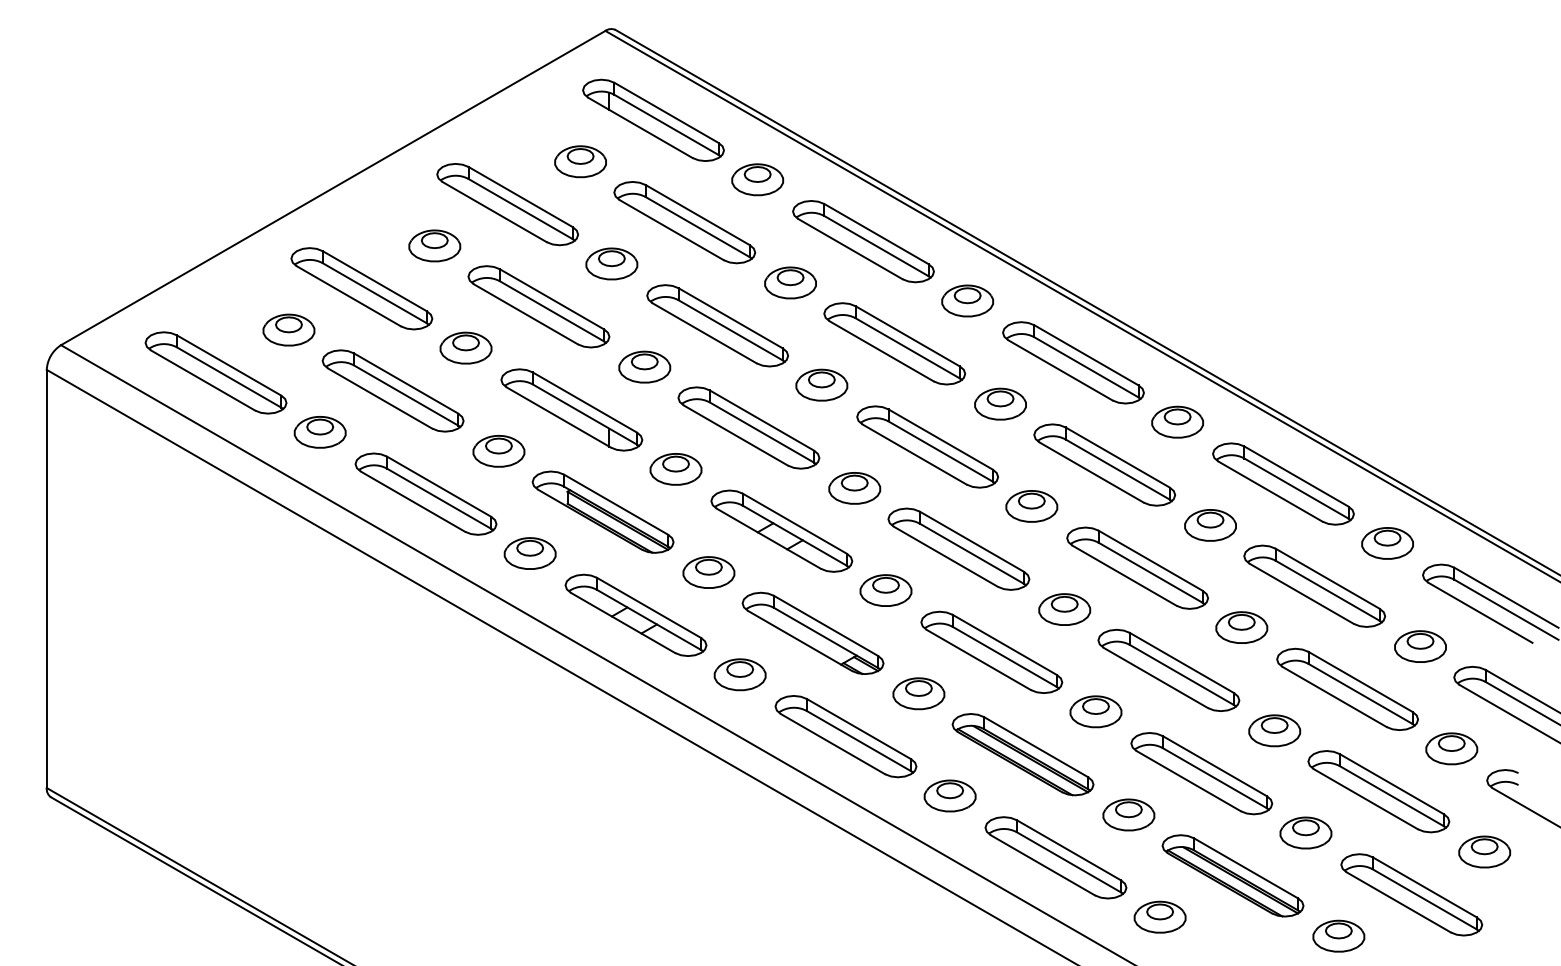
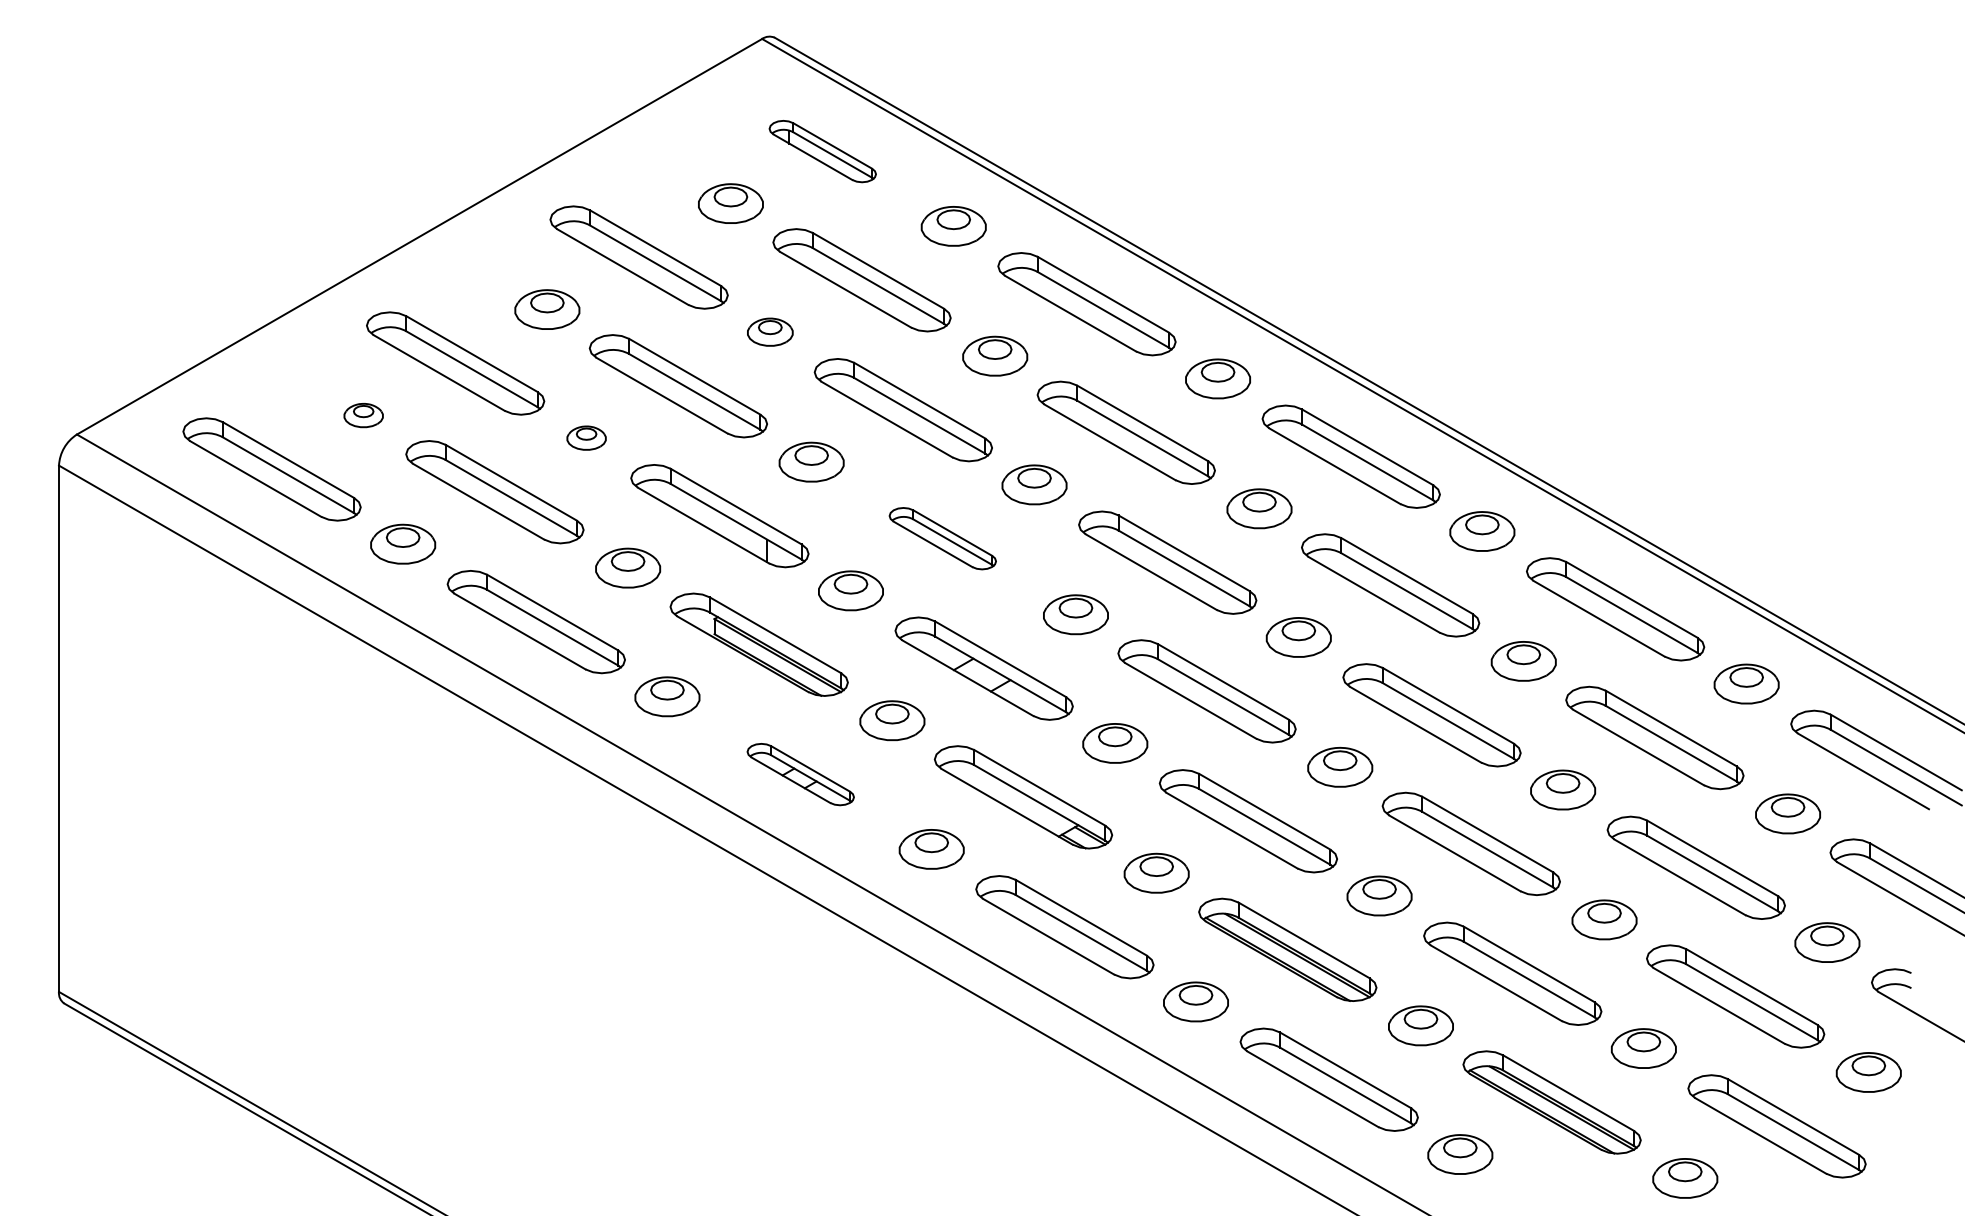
part: (653, 120) -> (822, 151), size x0.6
part: (612, 263) -> (770, 331), size x0.7
part: (288, 330) -> (363, 415), size x0.6
part: (465, 347) -> (586, 437), size x0.6
part: (748, 427) -> (942, 538), size x0.6
part: (635, 615) -> (800, 774), size x0.6

